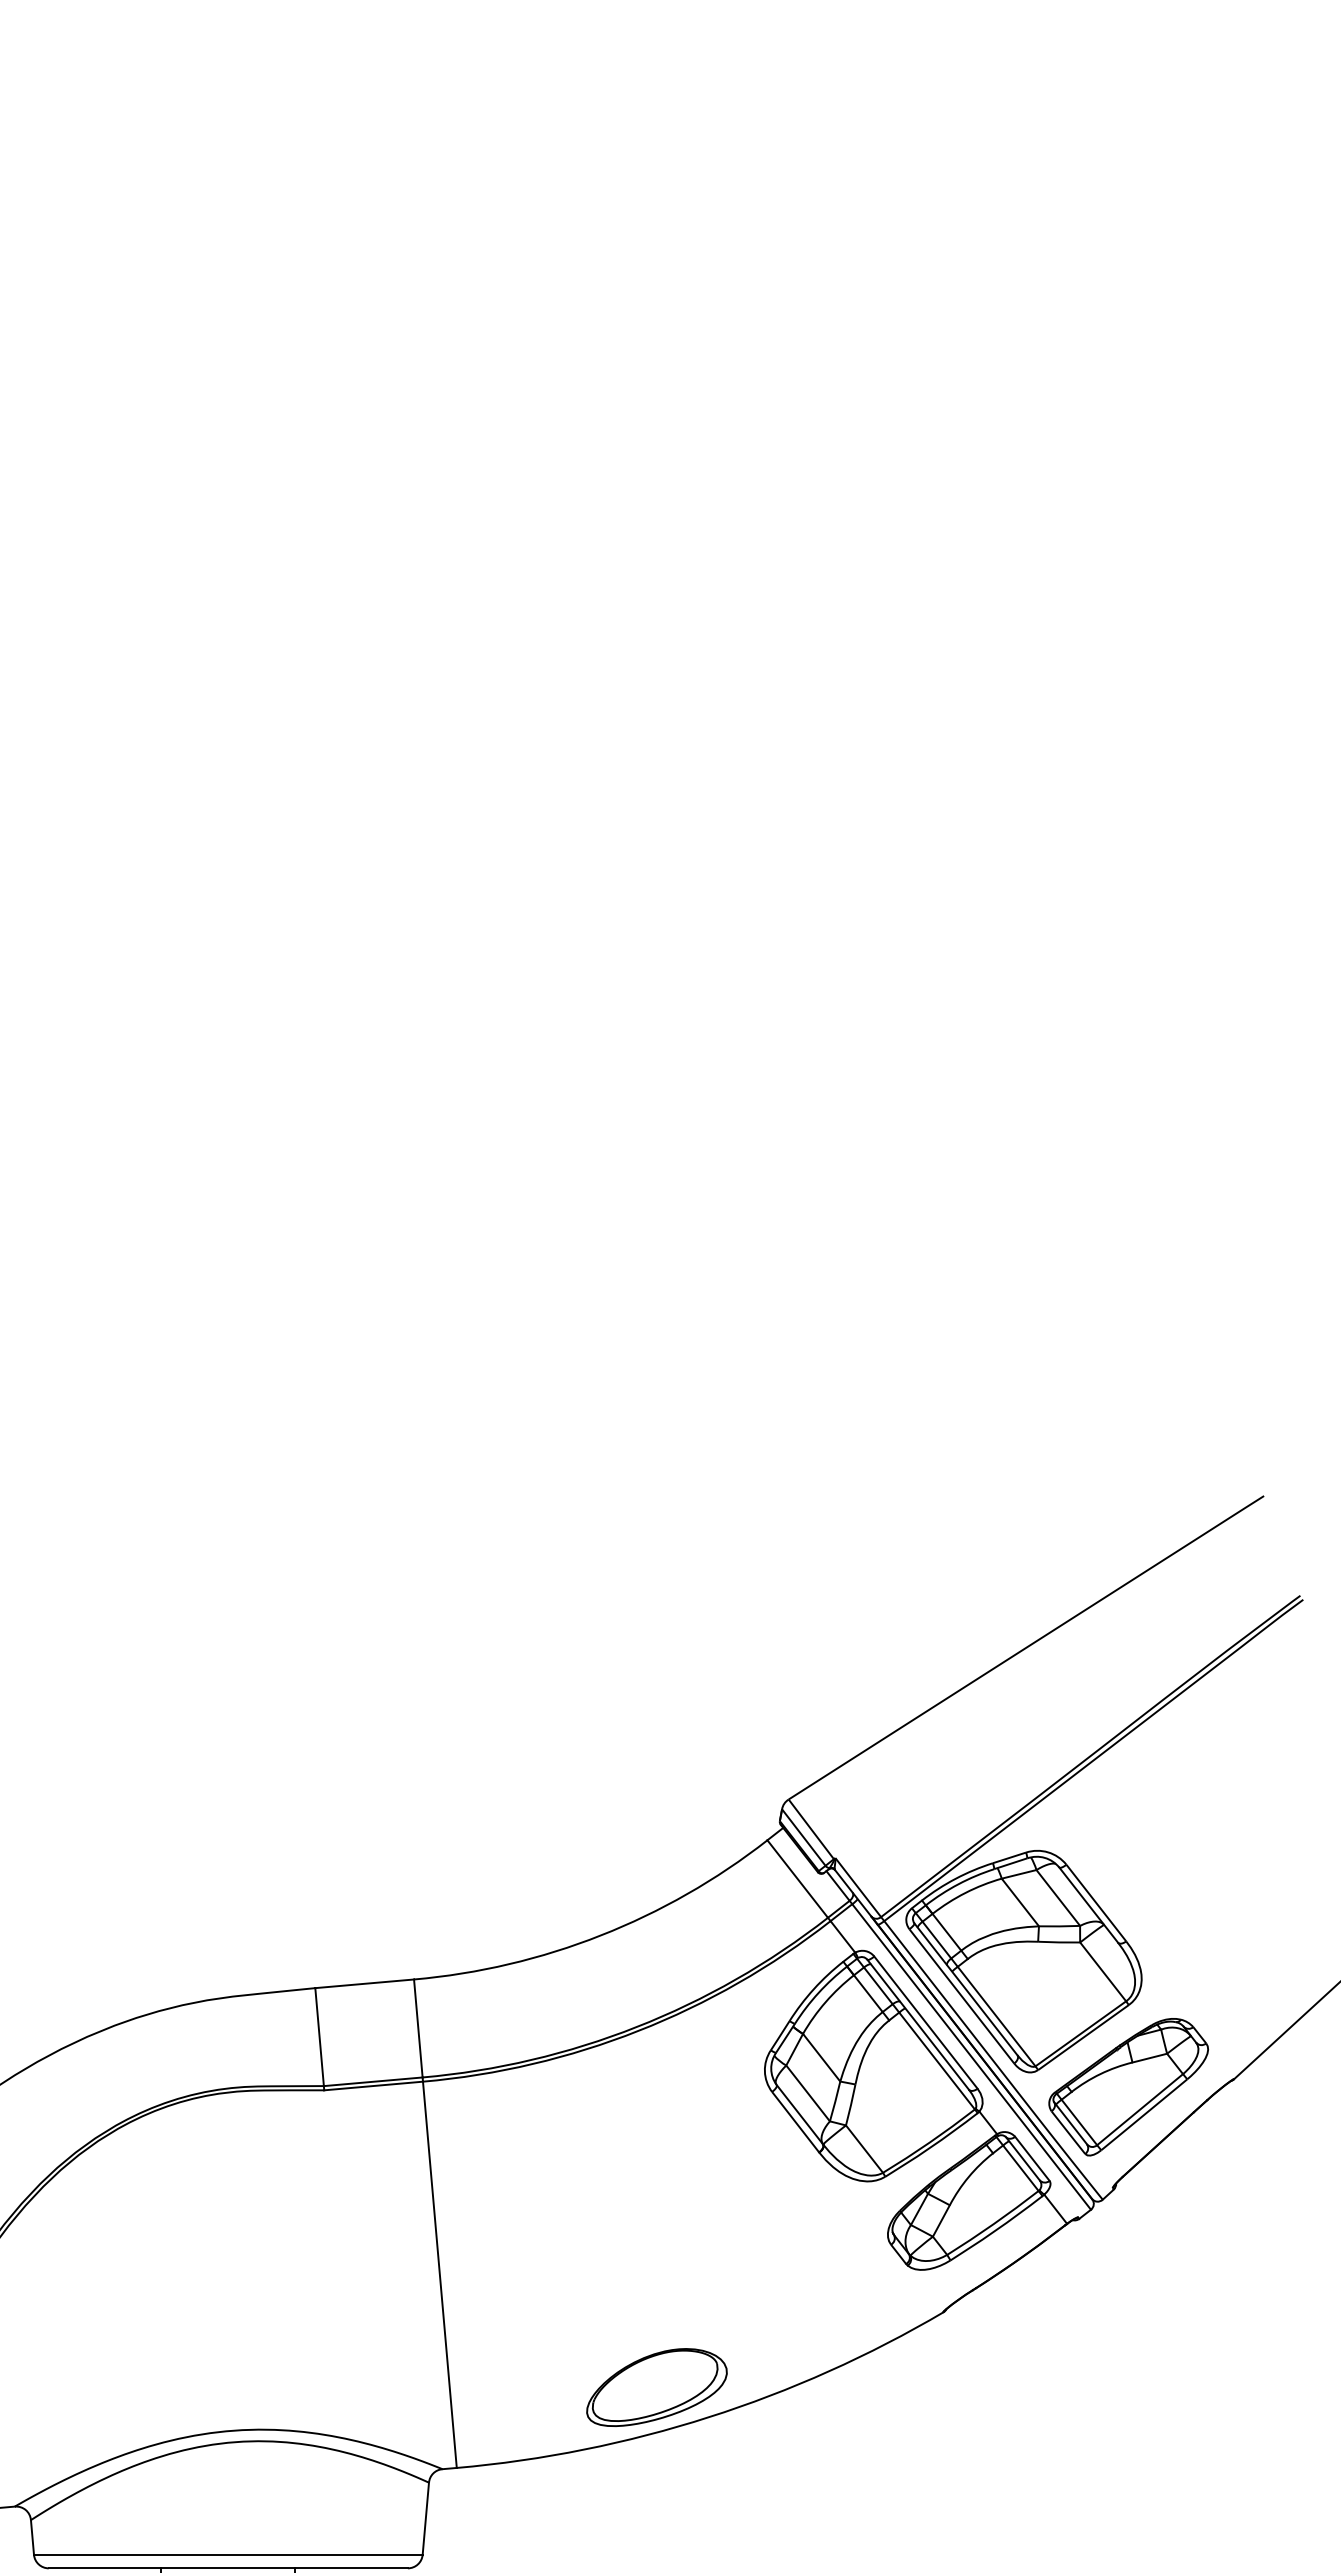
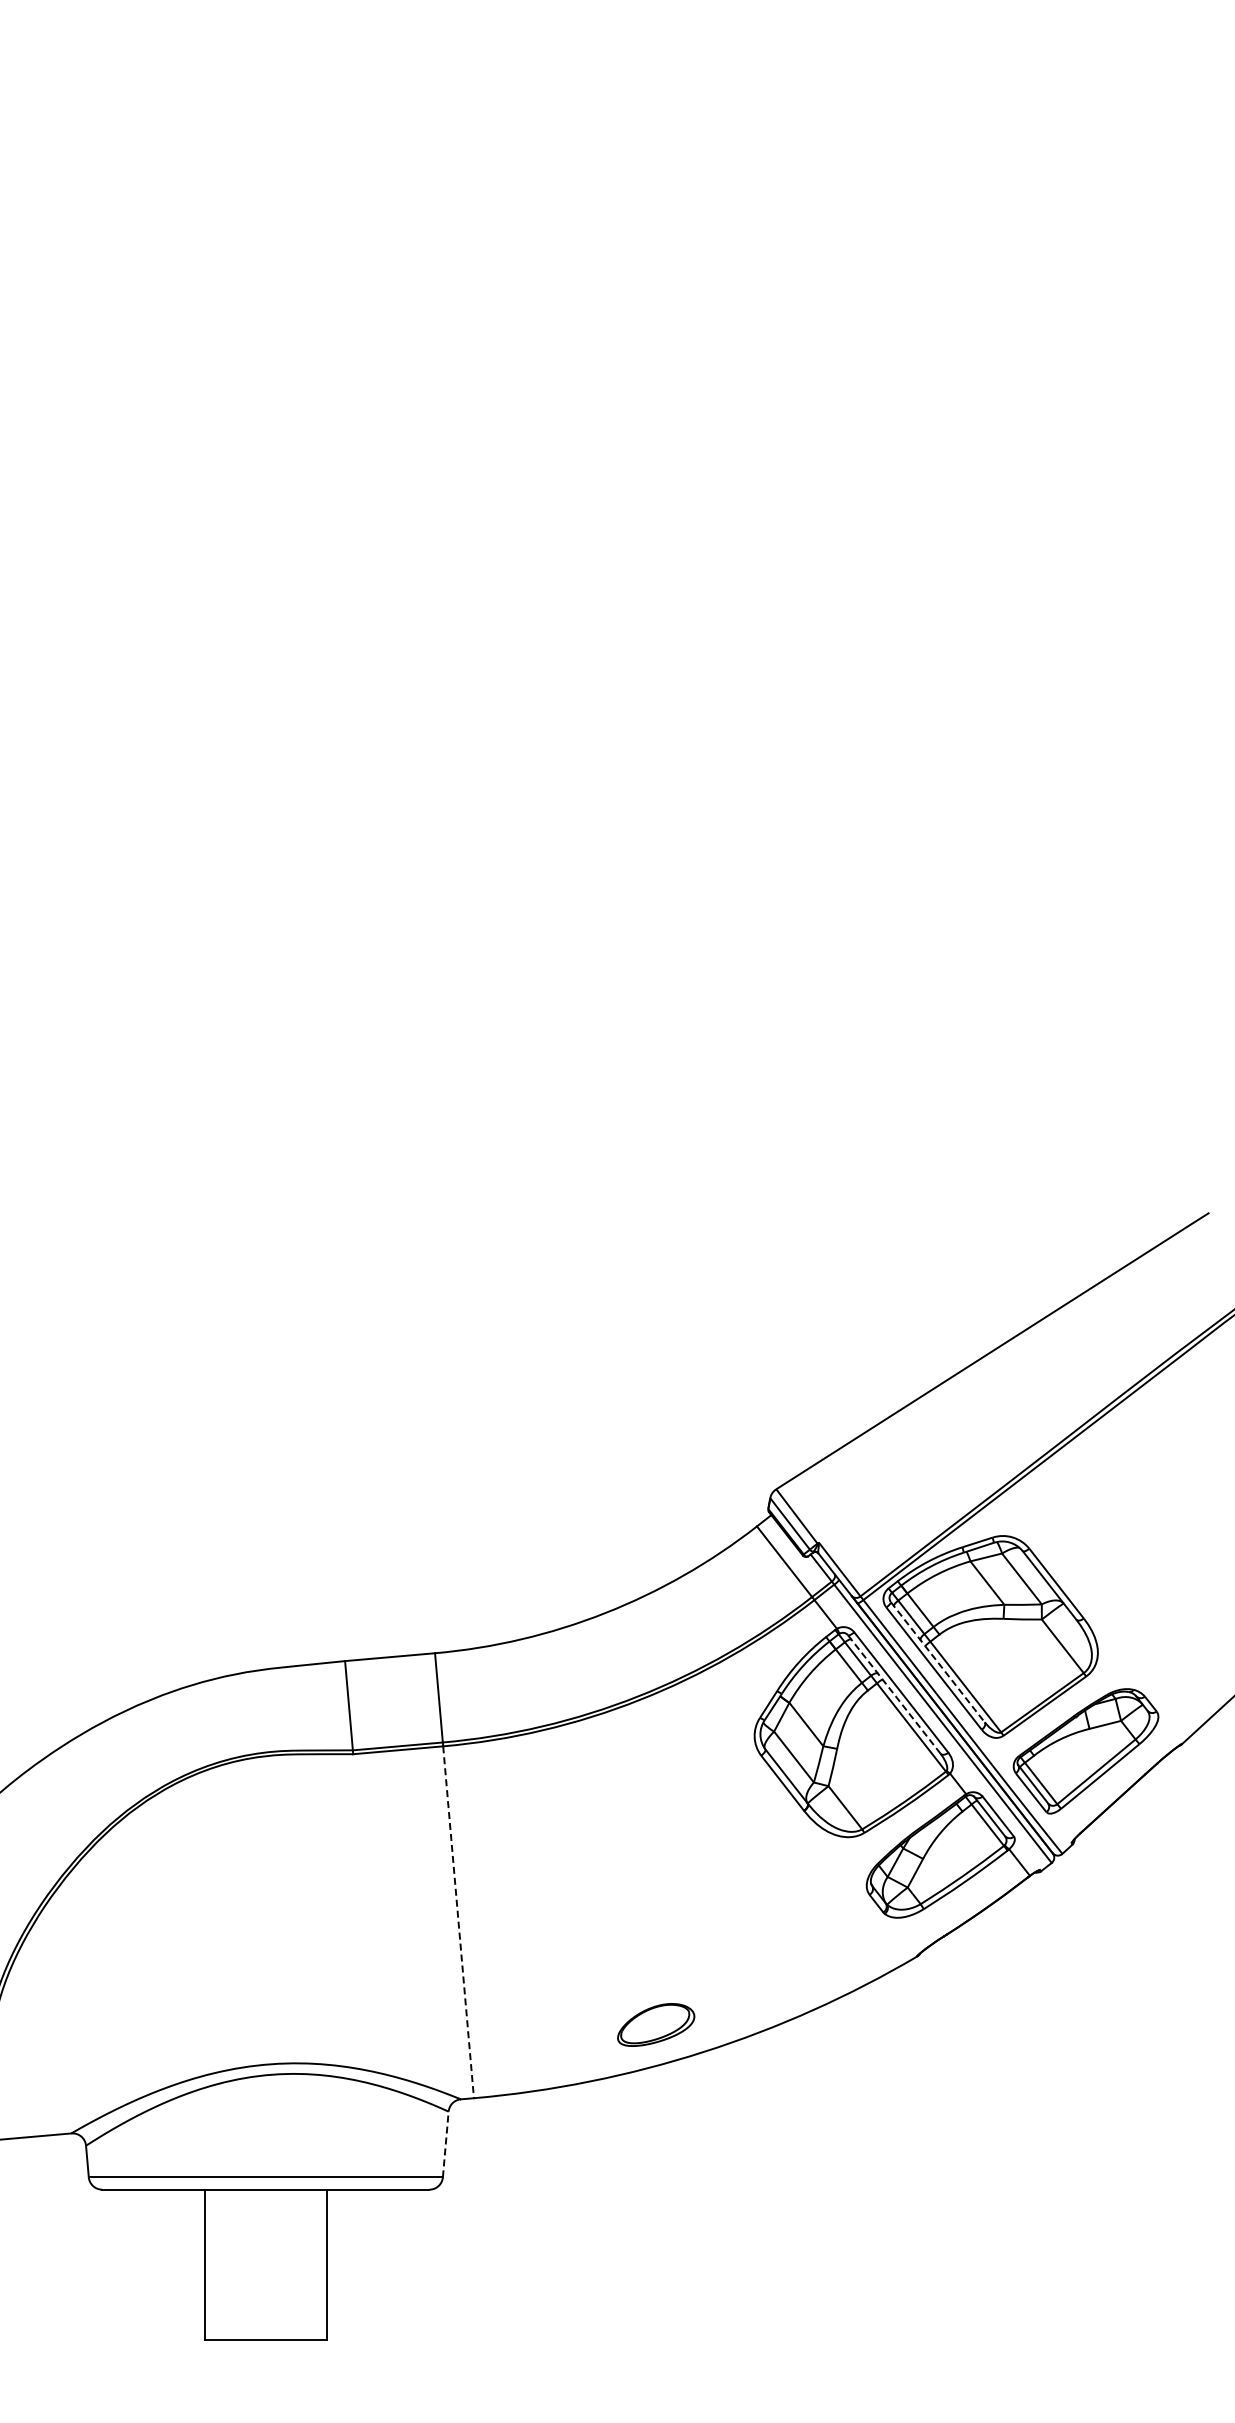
line: (966, 1989) -> (938, 1662), solid -> dashed
line: (918, 2024) -> (894, 1694), solid -> dashed
line: (439, 2275) -> (458, 1922), solid -> dashed
part: (656, 2387) -> (655, 2024), size x0.6
line: (425, 2518) -> (445, 2144), solid -> dashed

